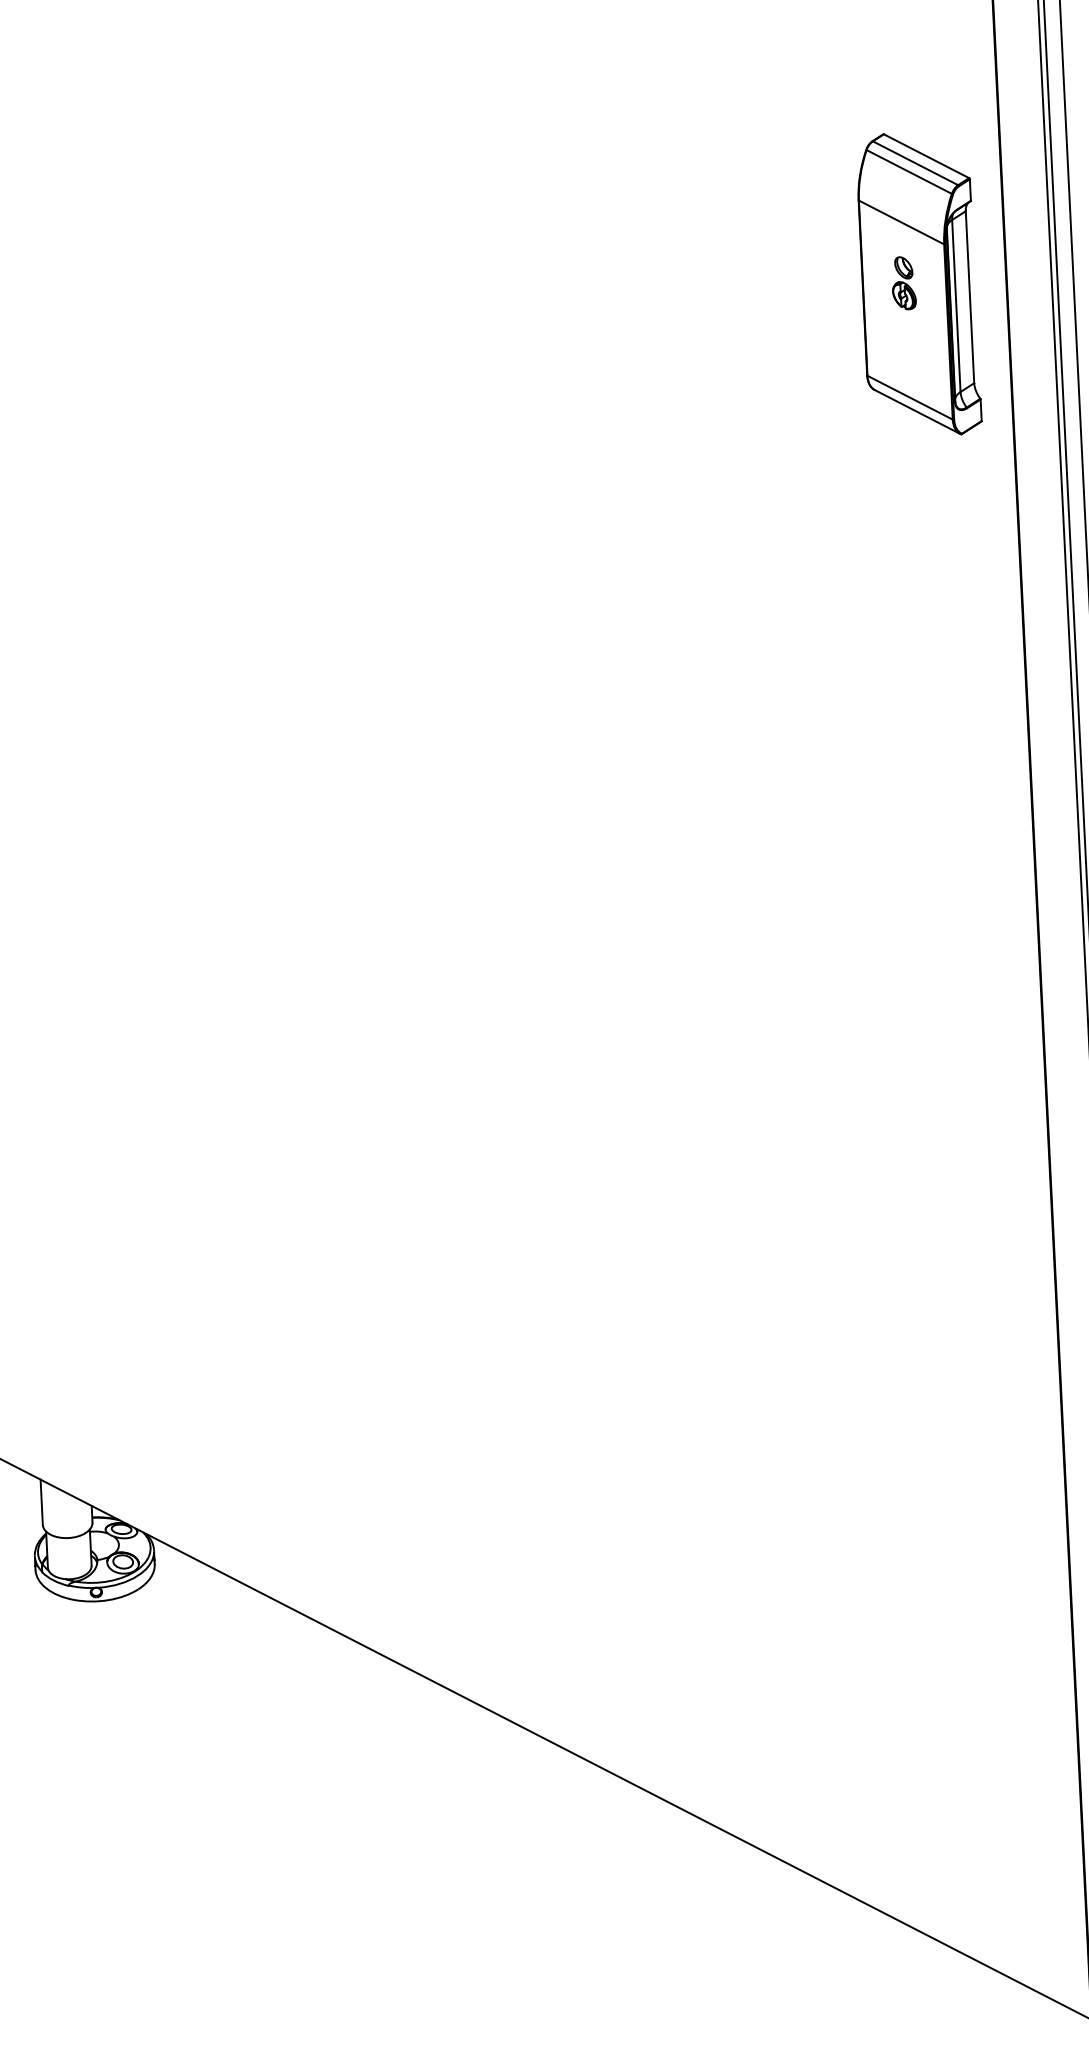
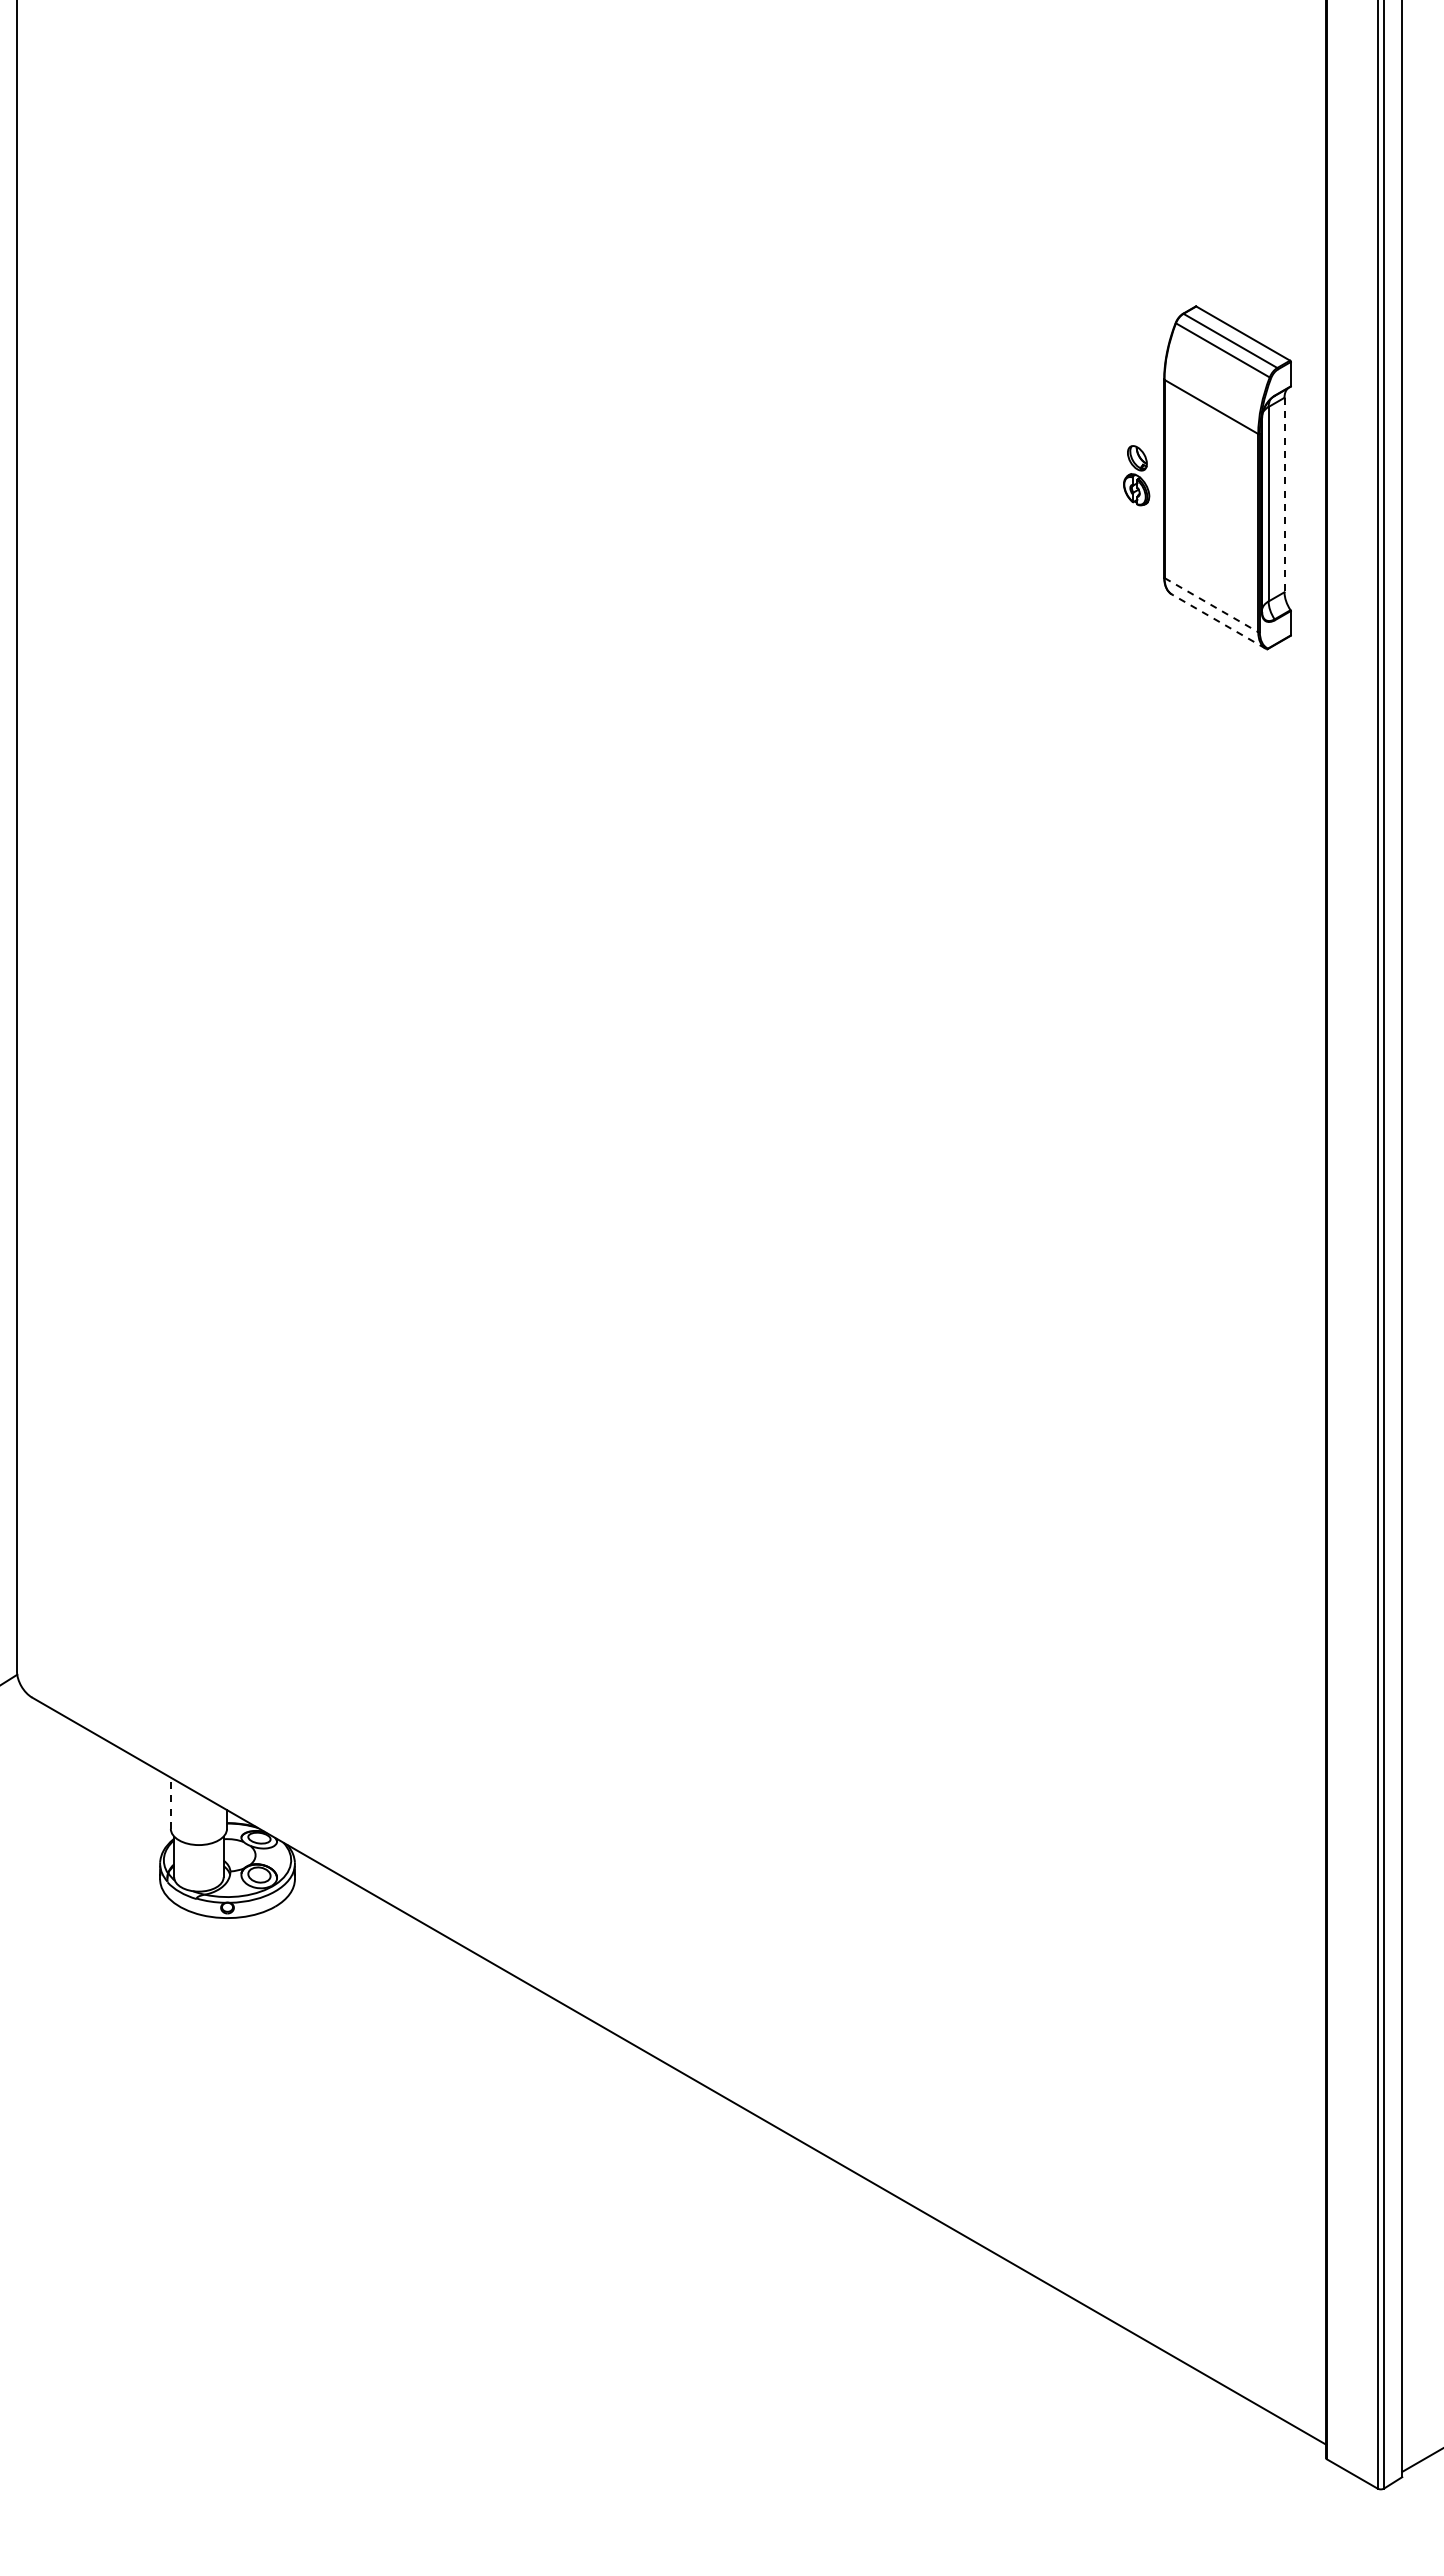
part: (903, 283) -> (1136, 475), moved
line: (970, 297) -> (1284, 495), solid -> dashed
line: (910, 398) -> (1211, 605), solid -> dashed
line: (917, 411) -> (1218, 621), solid -> dashed
line: (41, 1502) -> (170, 1803), solid -> dashed

